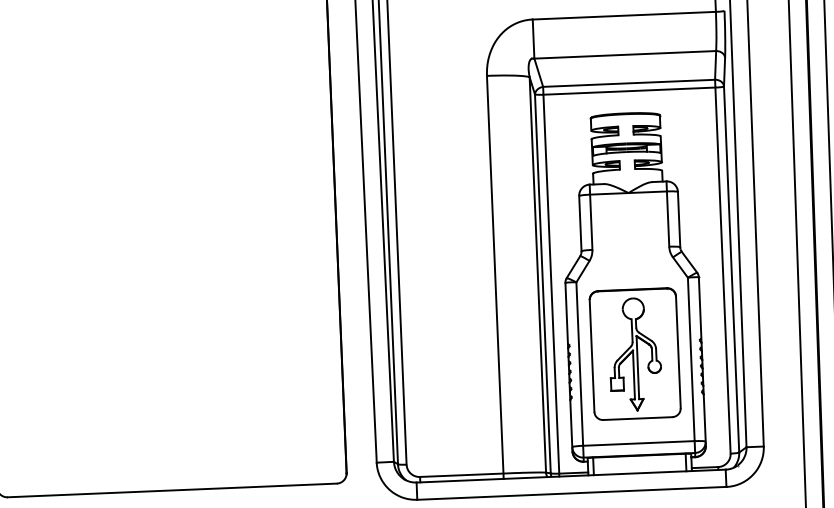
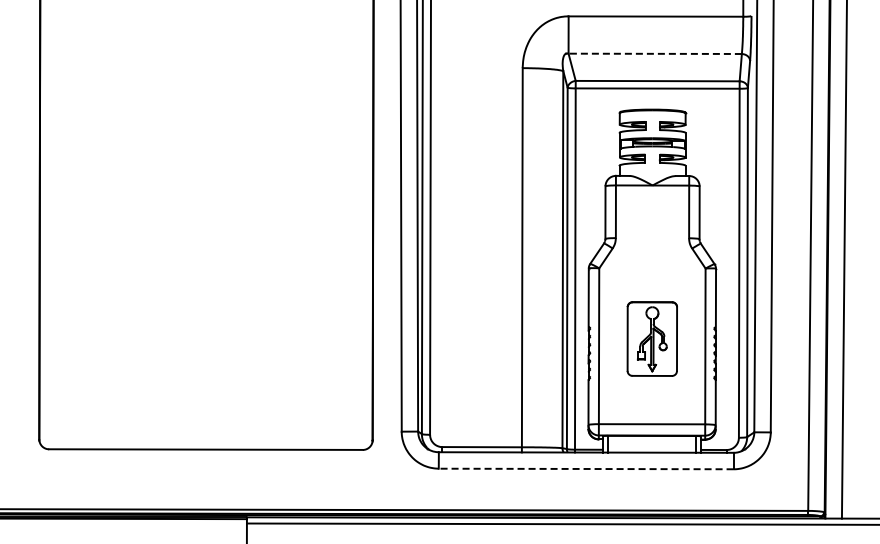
line: (625, 54) -> (655, 53), solid -> dashed
part: (635, 353) -> (652, 338), size x0.6
line: (571, 492) -> (585, 468), solid -> dashed

